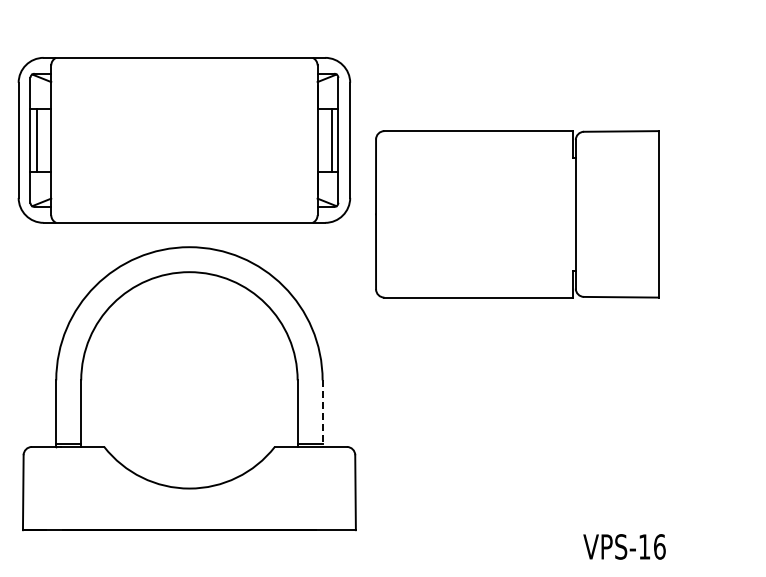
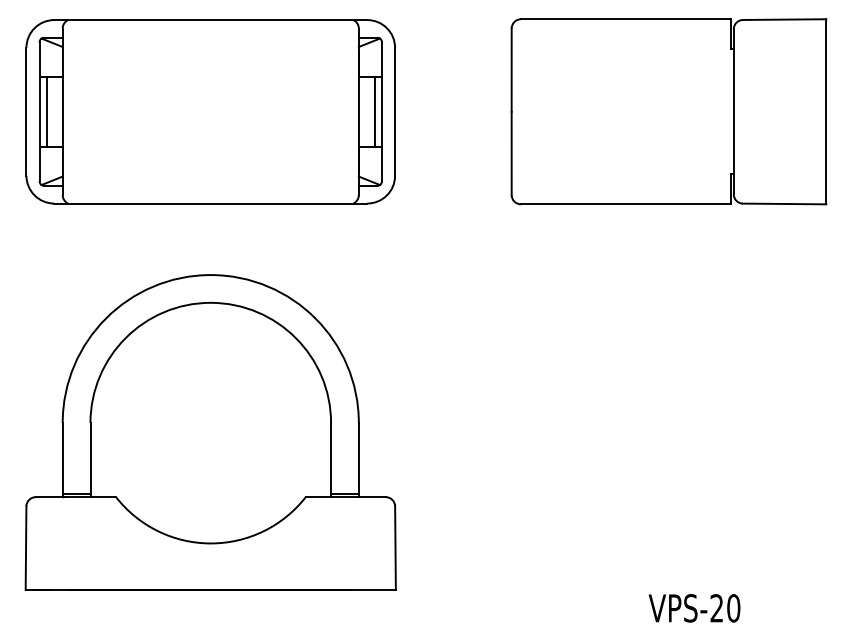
part: (184, 140) -> (210, 111), moved
part: (517, 214) -> (668, 111), moved
line: (322, 414) -> (358, 461), dashed -> solid
text: (652, 546) -> (725, 607), VPS-16 -> VPS-20

